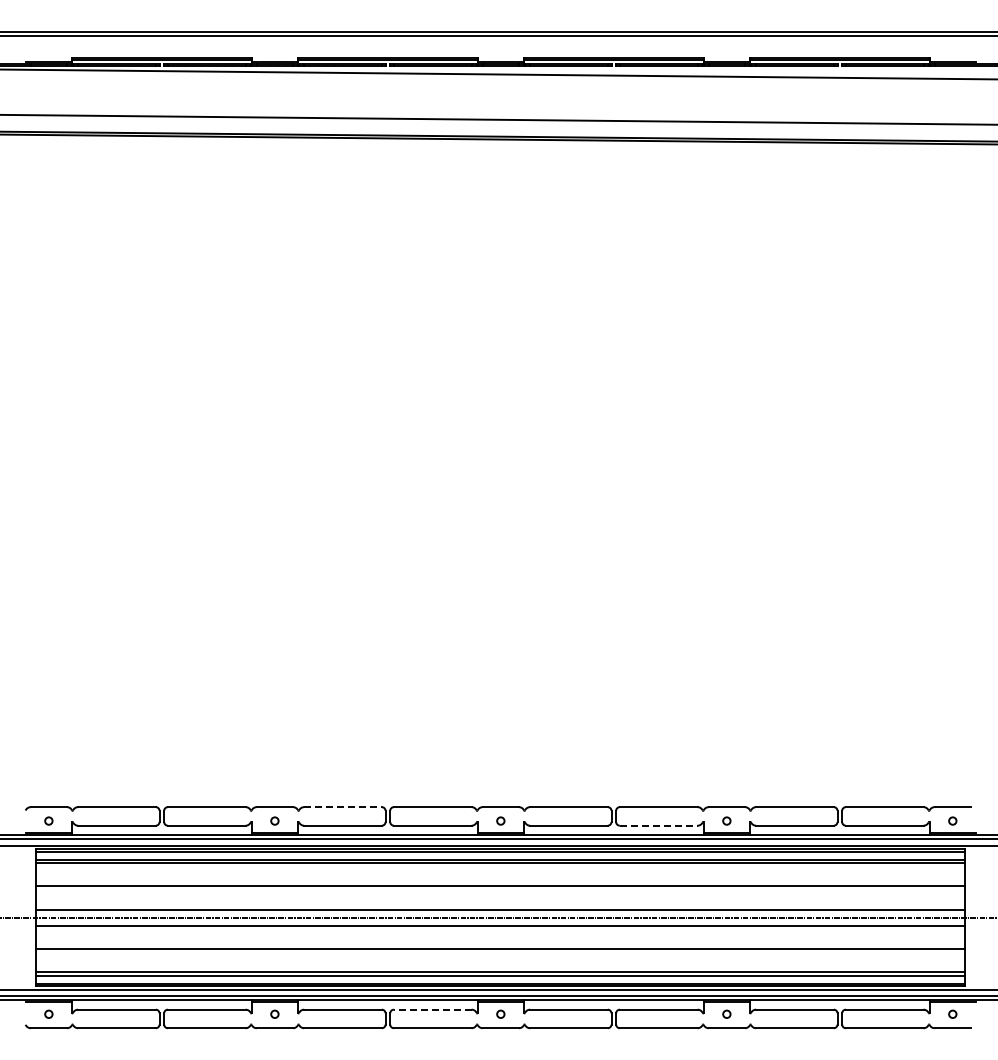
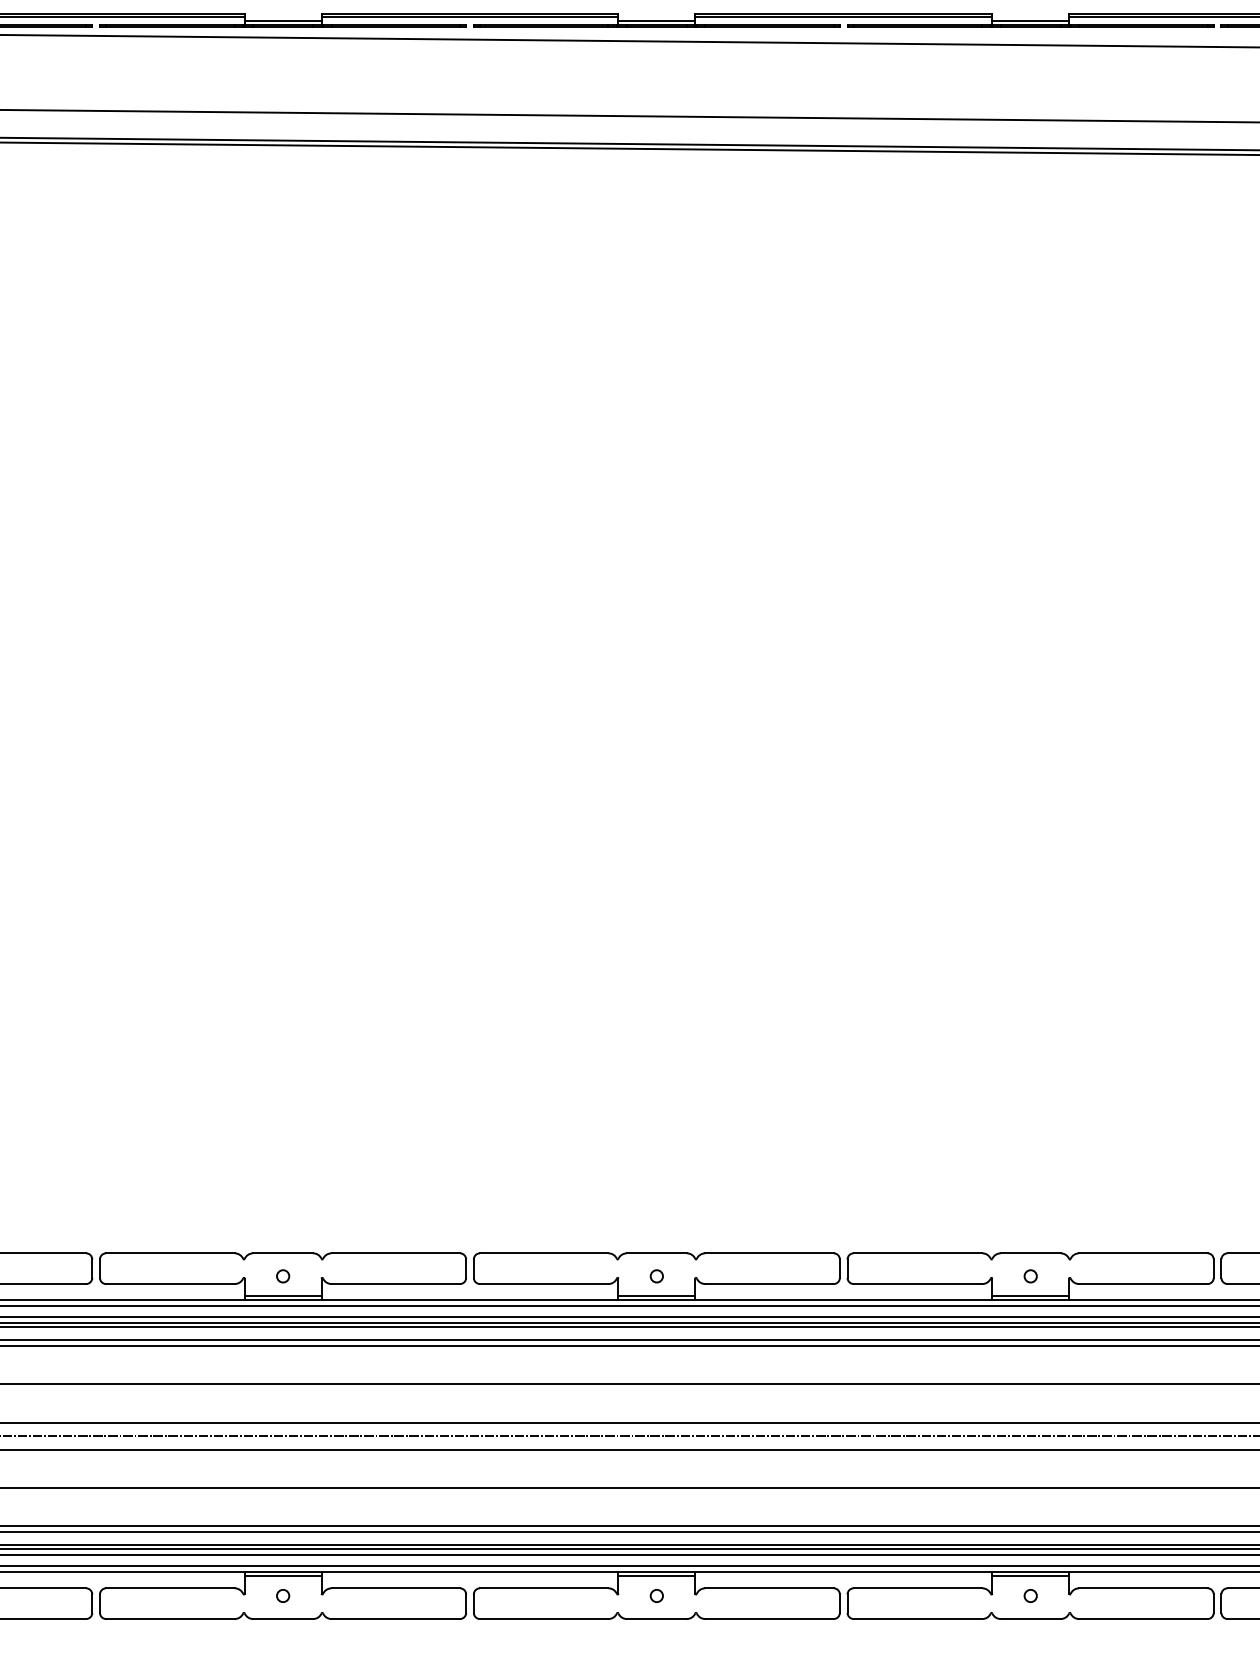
line: (343, 807) -> (396, 1253), dashed -> solid
line: (658, 825) -> (917, 1283), dashed -> solid
line: (432, 1009) -> (543, 1588), dashed -> solid

